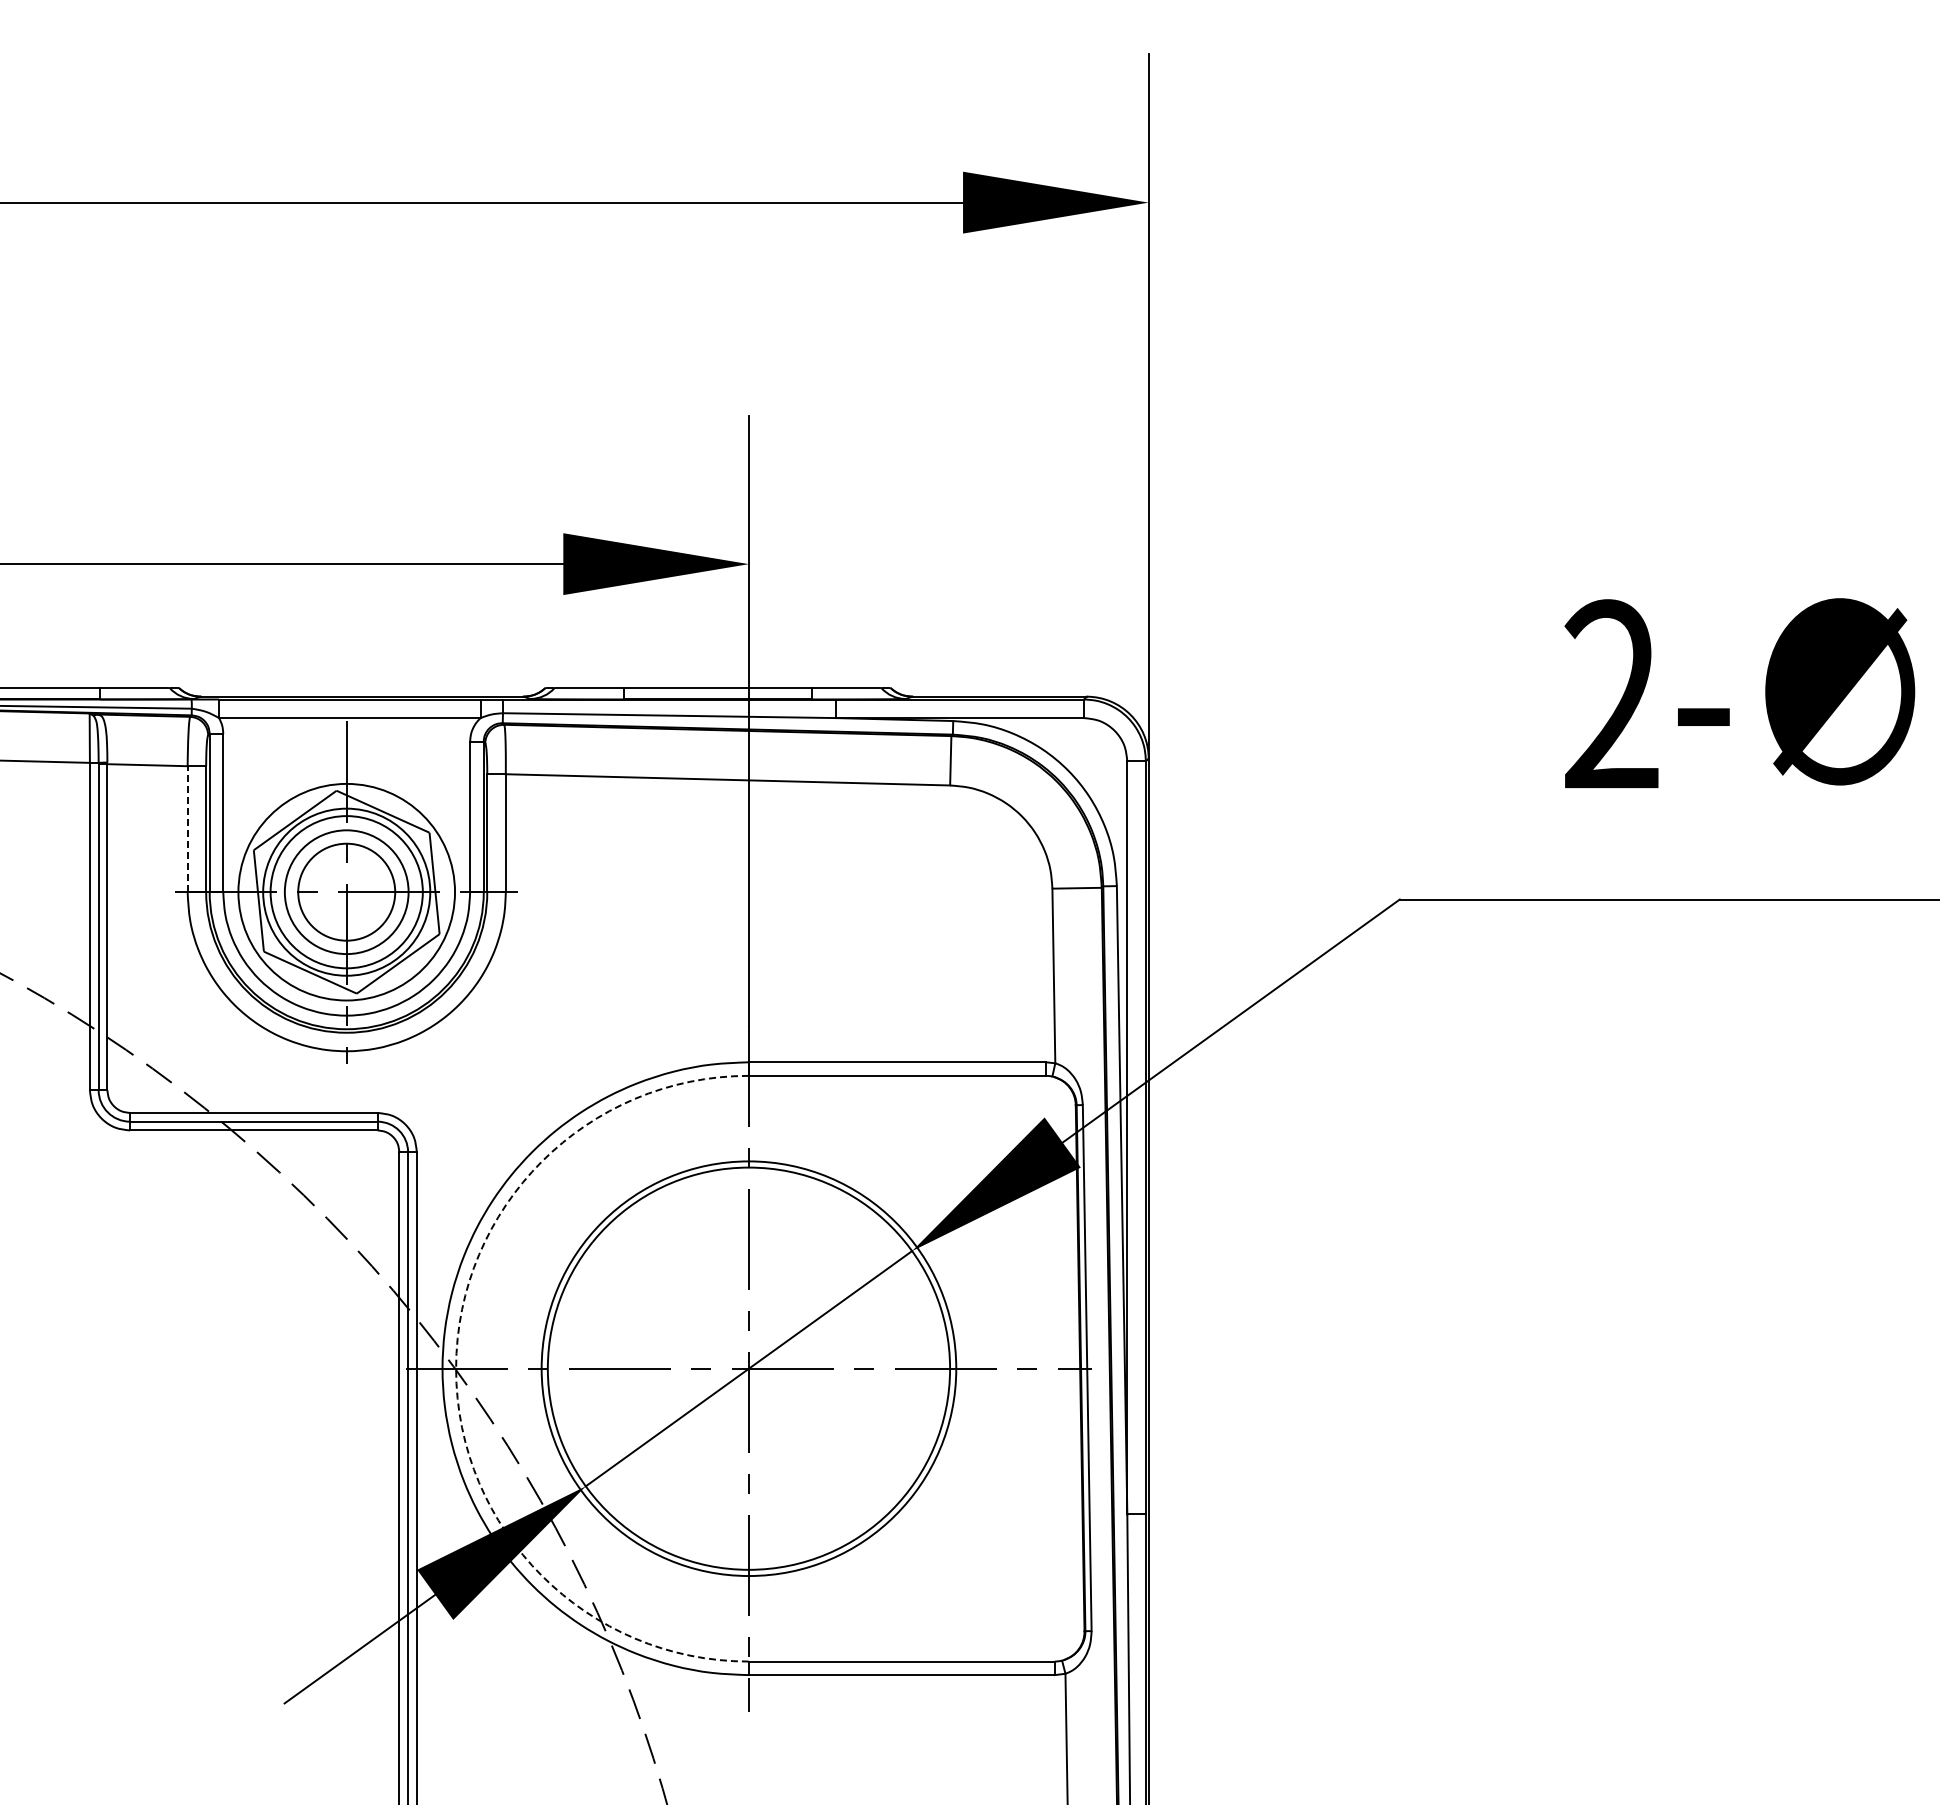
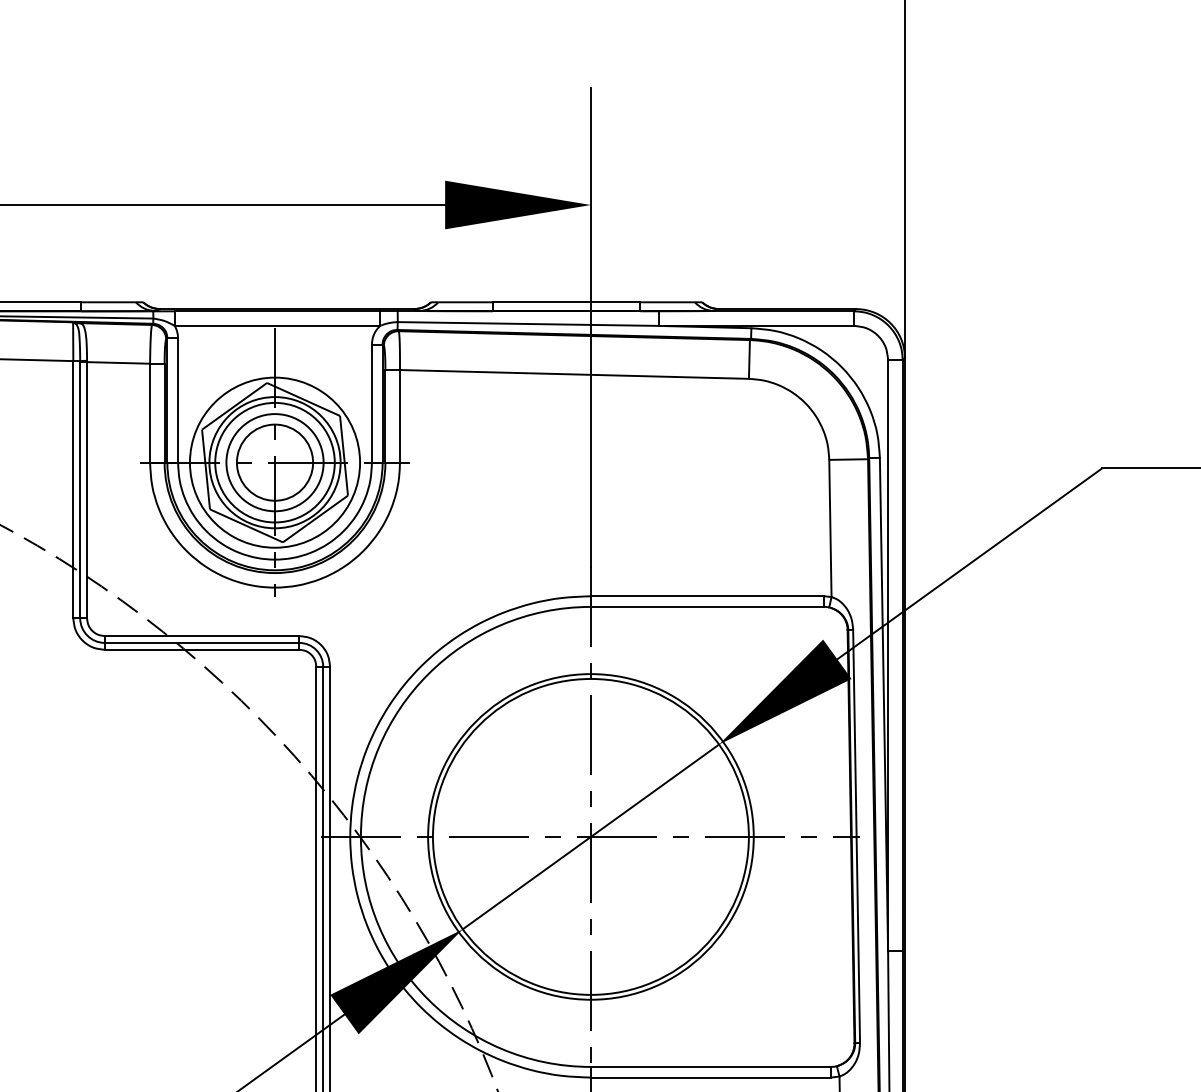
line: (187, 829) -> (149, 413), dashed -> solid
arc: (456, 1368) -> (361, 836), dashed -> solid

